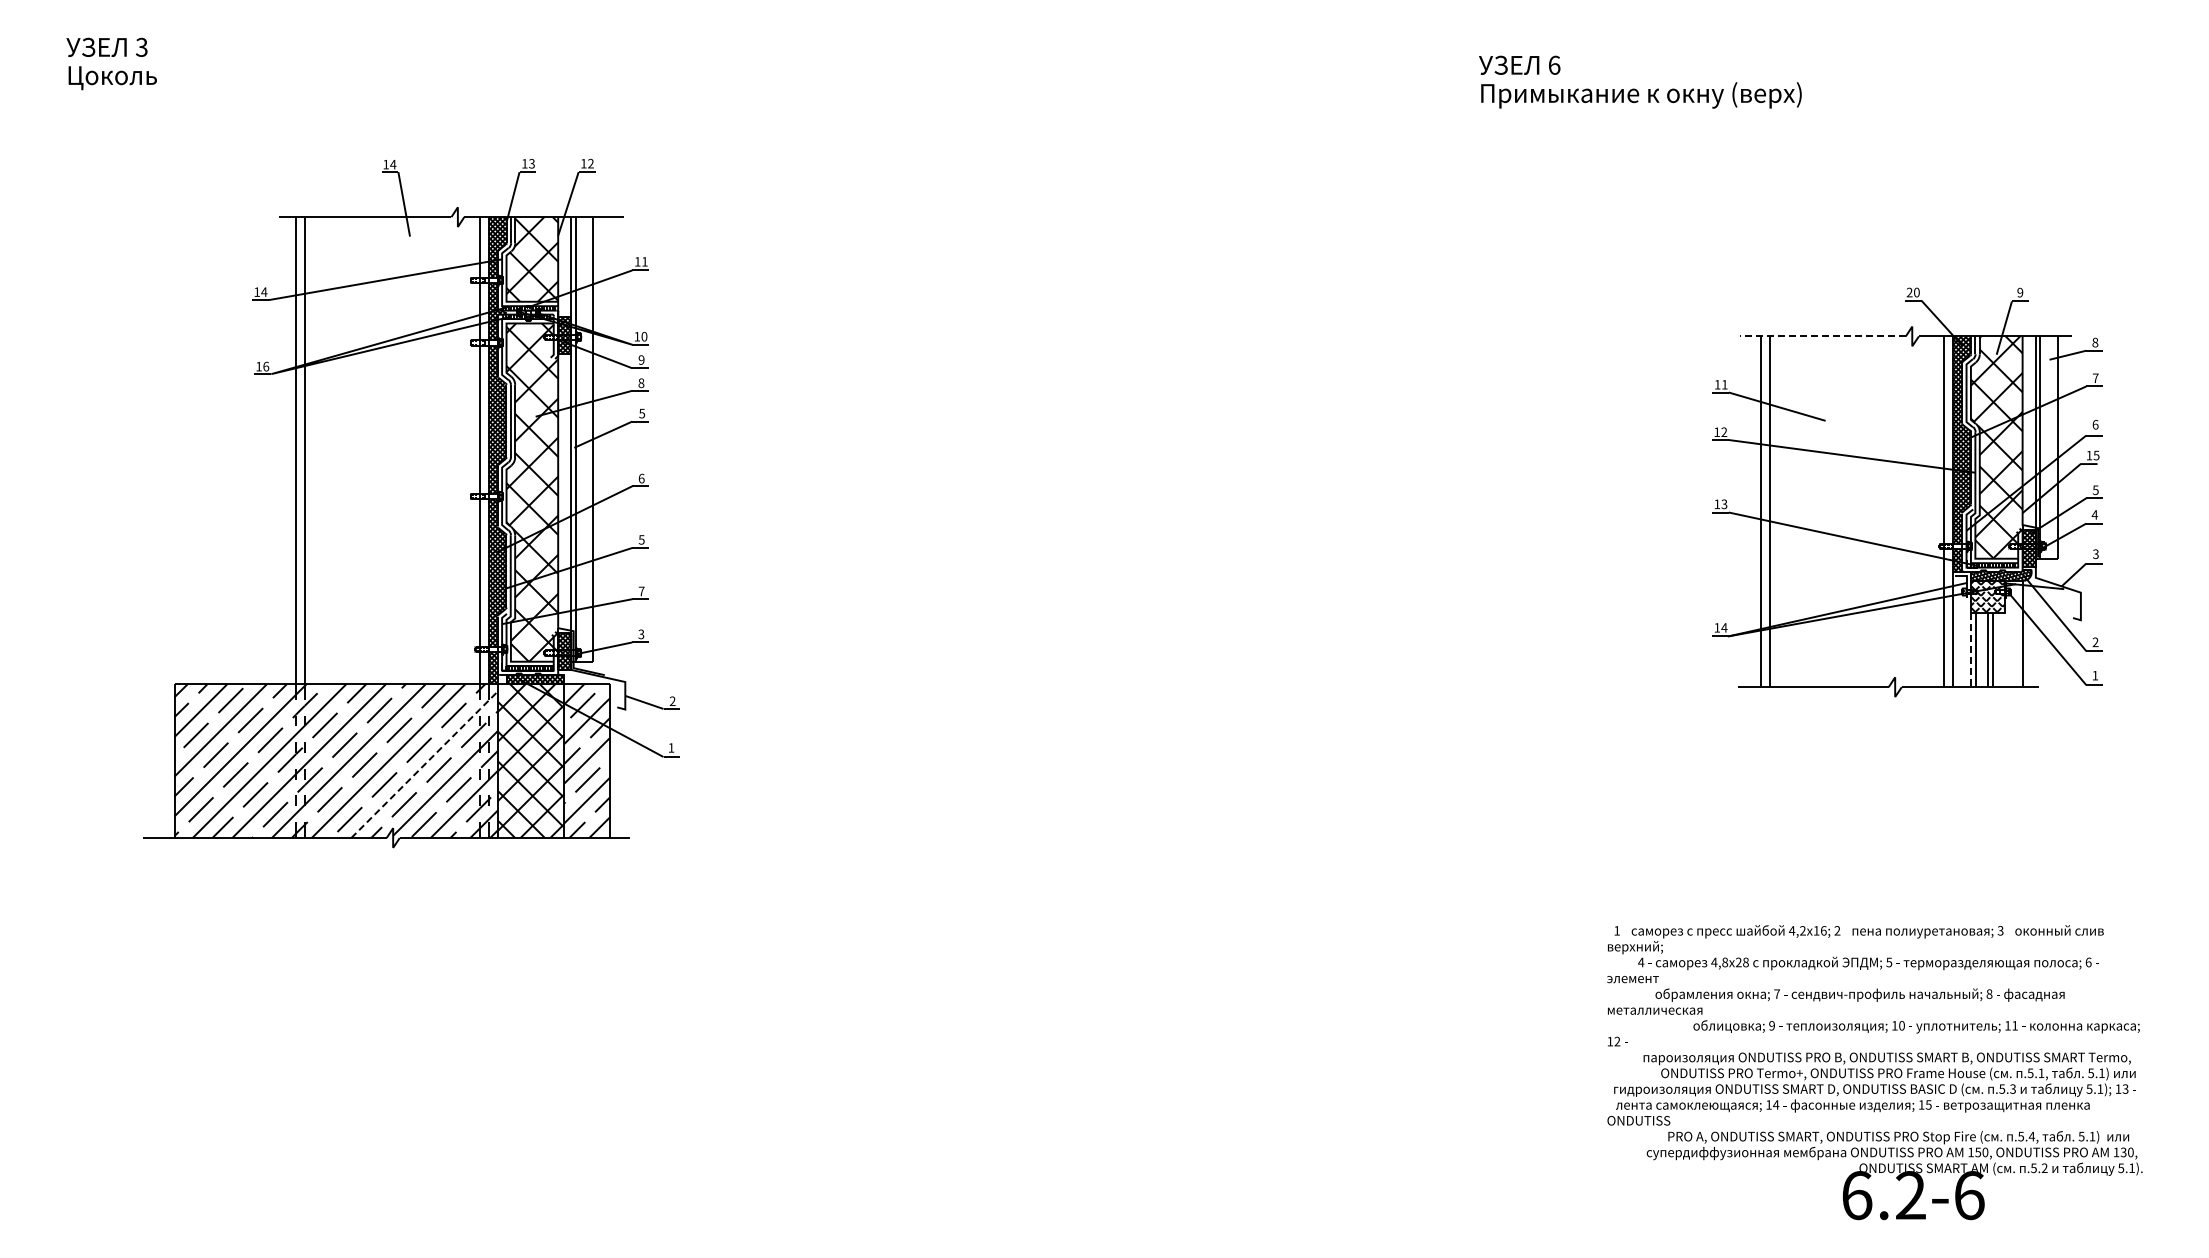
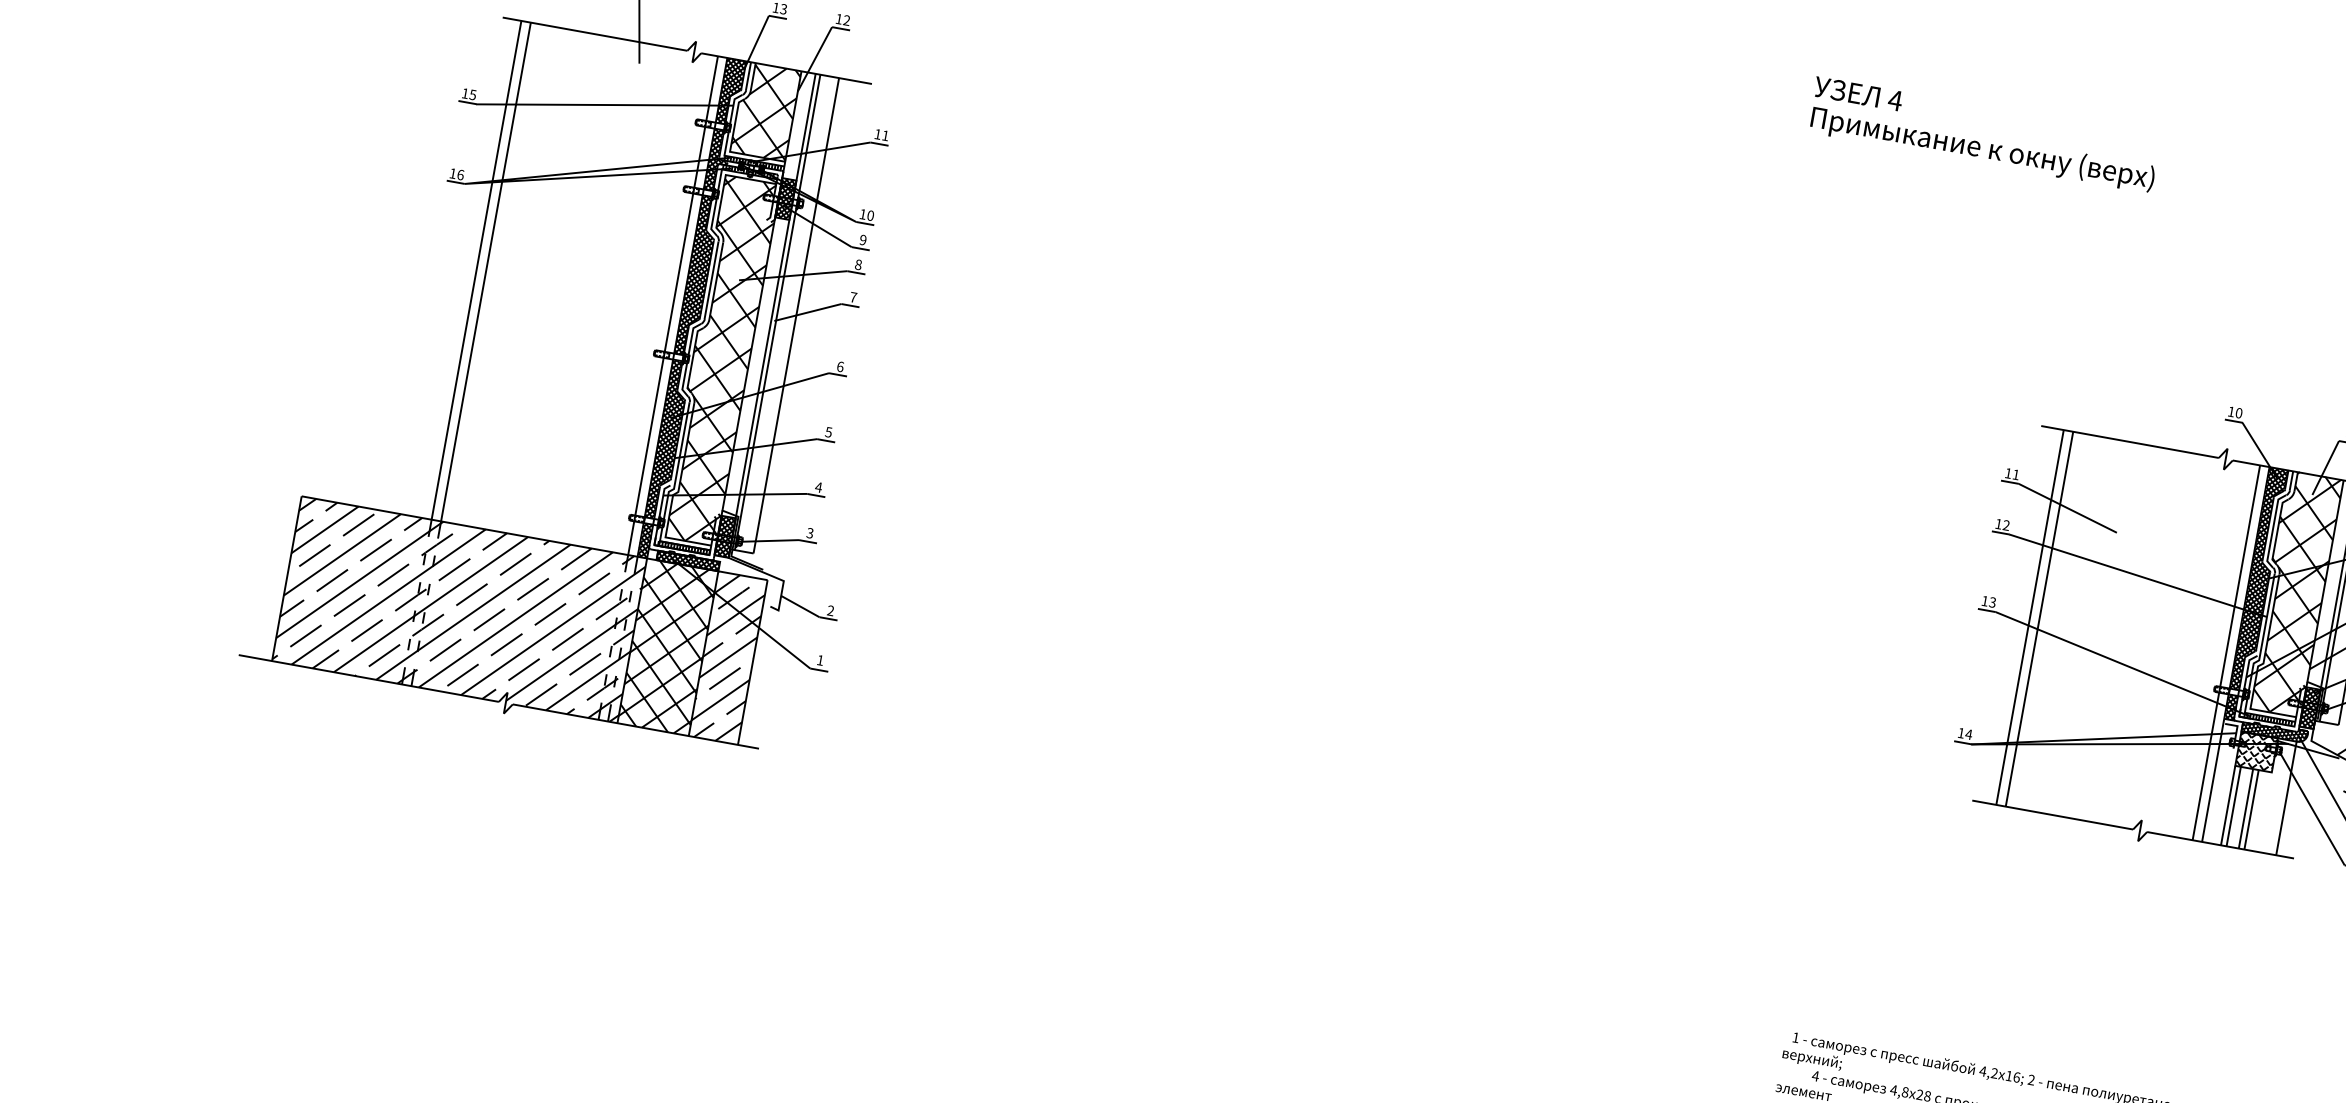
text: (1554, 64) -> (1895, 99), 6 -> 4
text: (264, 291) -> (473, 94), 14 -> 15
text: (1909, 292) -> (2231, 411), 20 -> 10
line: (1822, 336) -> (2129, 442), dashed -> solid
text: (642, 413) -> (853, 297), 5 -> 7
text: (641, 591) -> (818, 487), 7 -> 4
line: (1970, 650) -> (2227, 806), dashed -> solid
line: (425, 763) -> (554, 629), dashed -> solid

